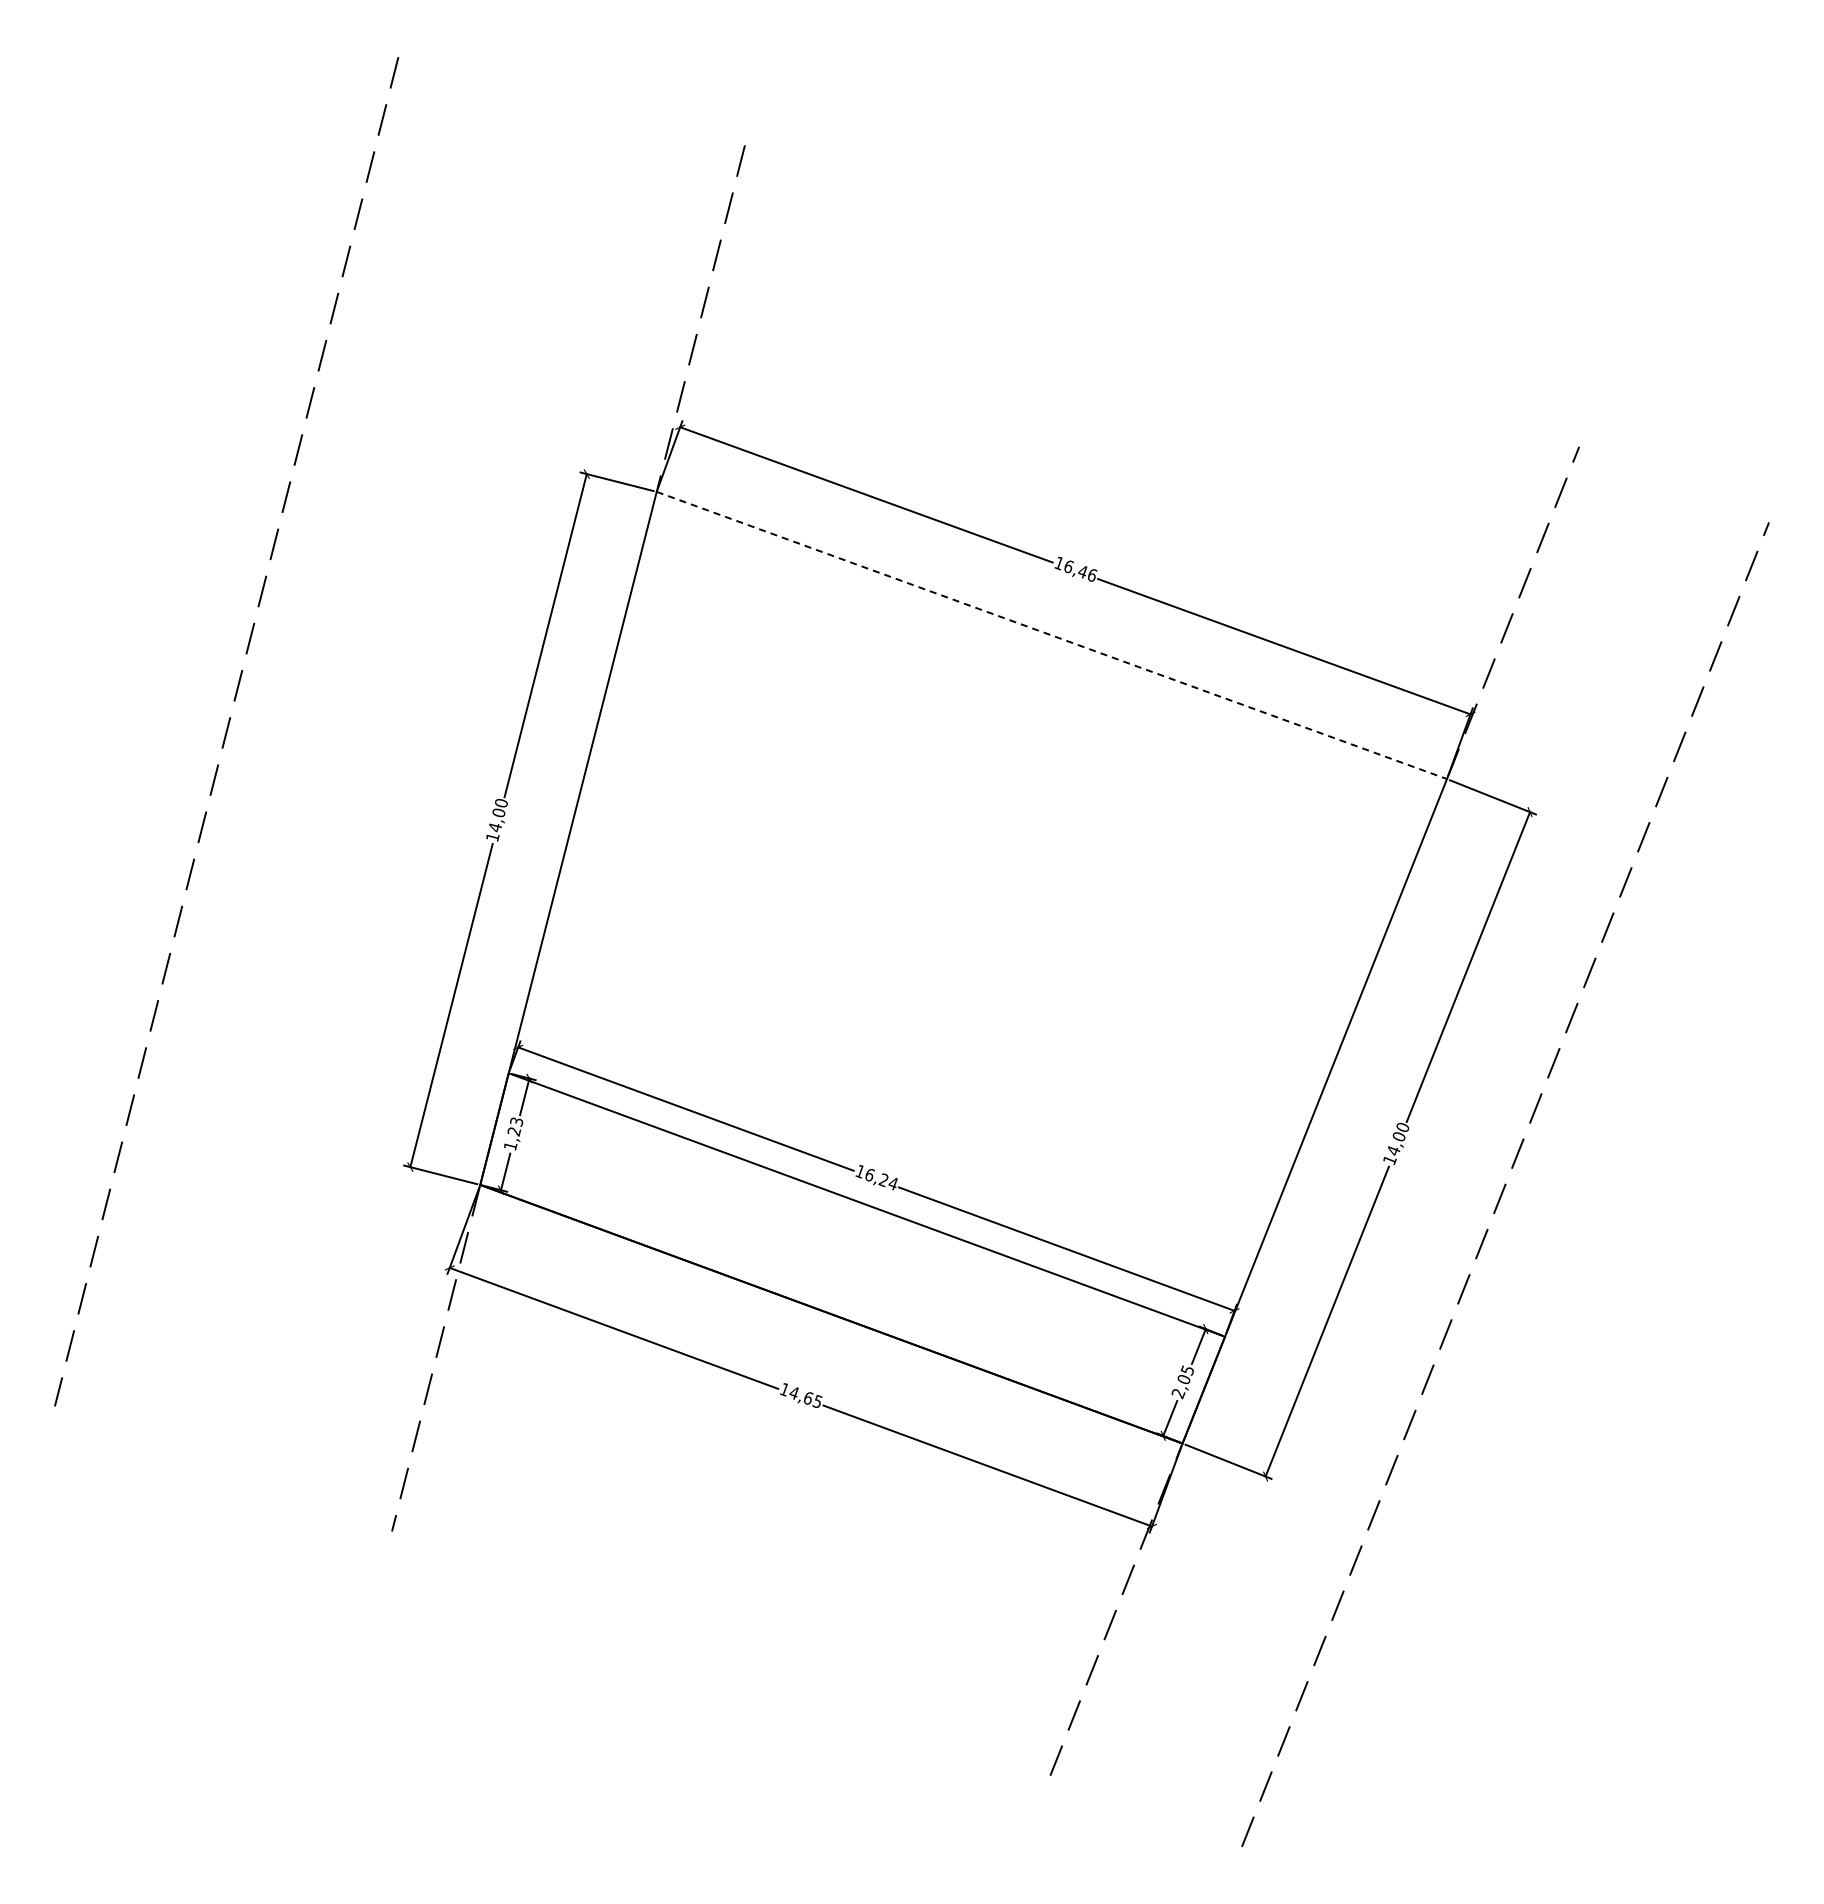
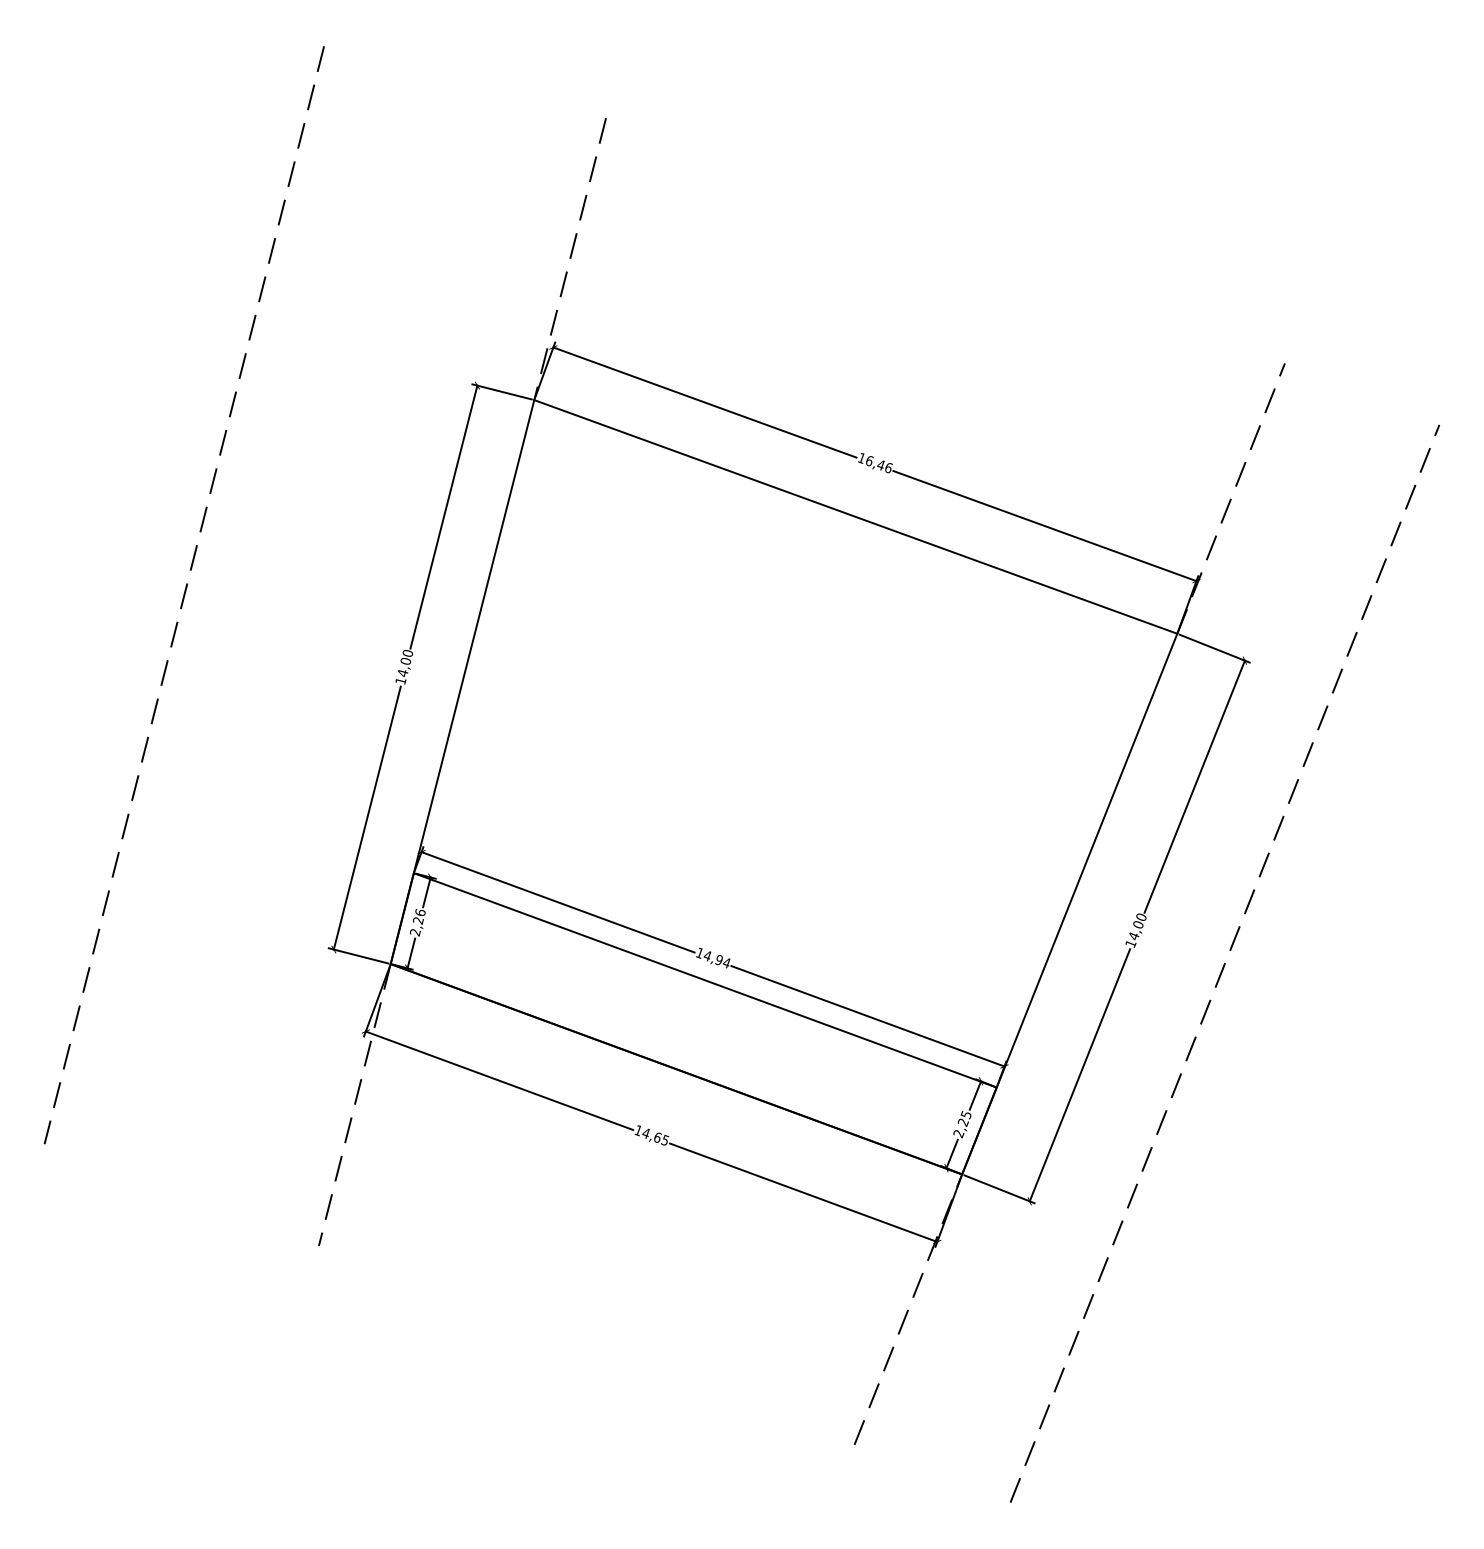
line: (1052, 635) -> (856, 516), dashed -> solid
text: (513, 1134) -> (417, 923), 1,23 -> 2,26
text: (876, 1178) -> (713, 958), 16,24 -> 14,94
text: (1183, 1380) -> (962, 1123), 2,05 -> 2,25

